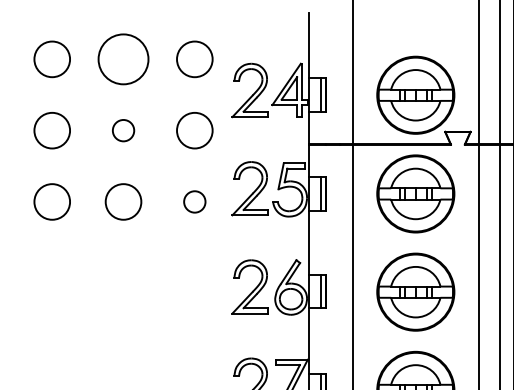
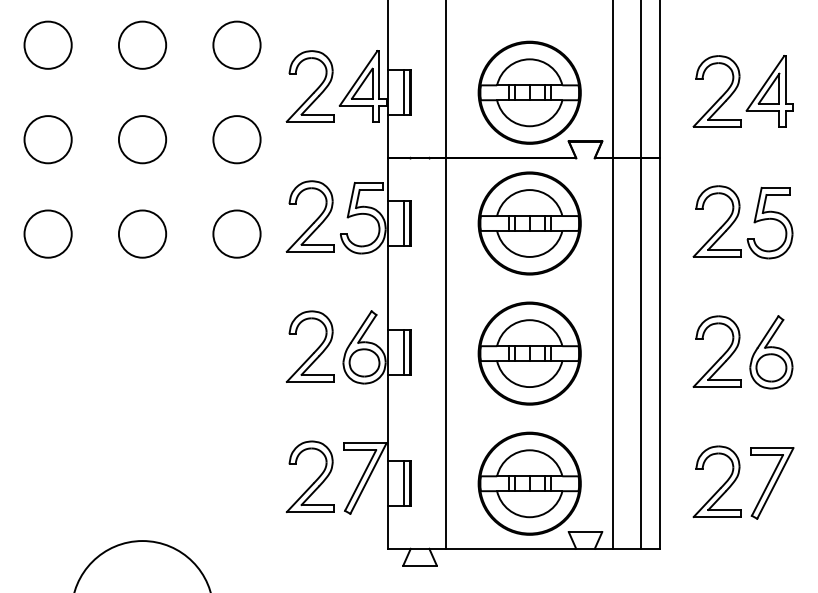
circle: (123, 58) -> (142, 44), size x0.71
circle: (123, 130) -> (142, 139), size x1.67
circle: (194, 201) -> (236, 233), size x1.67

